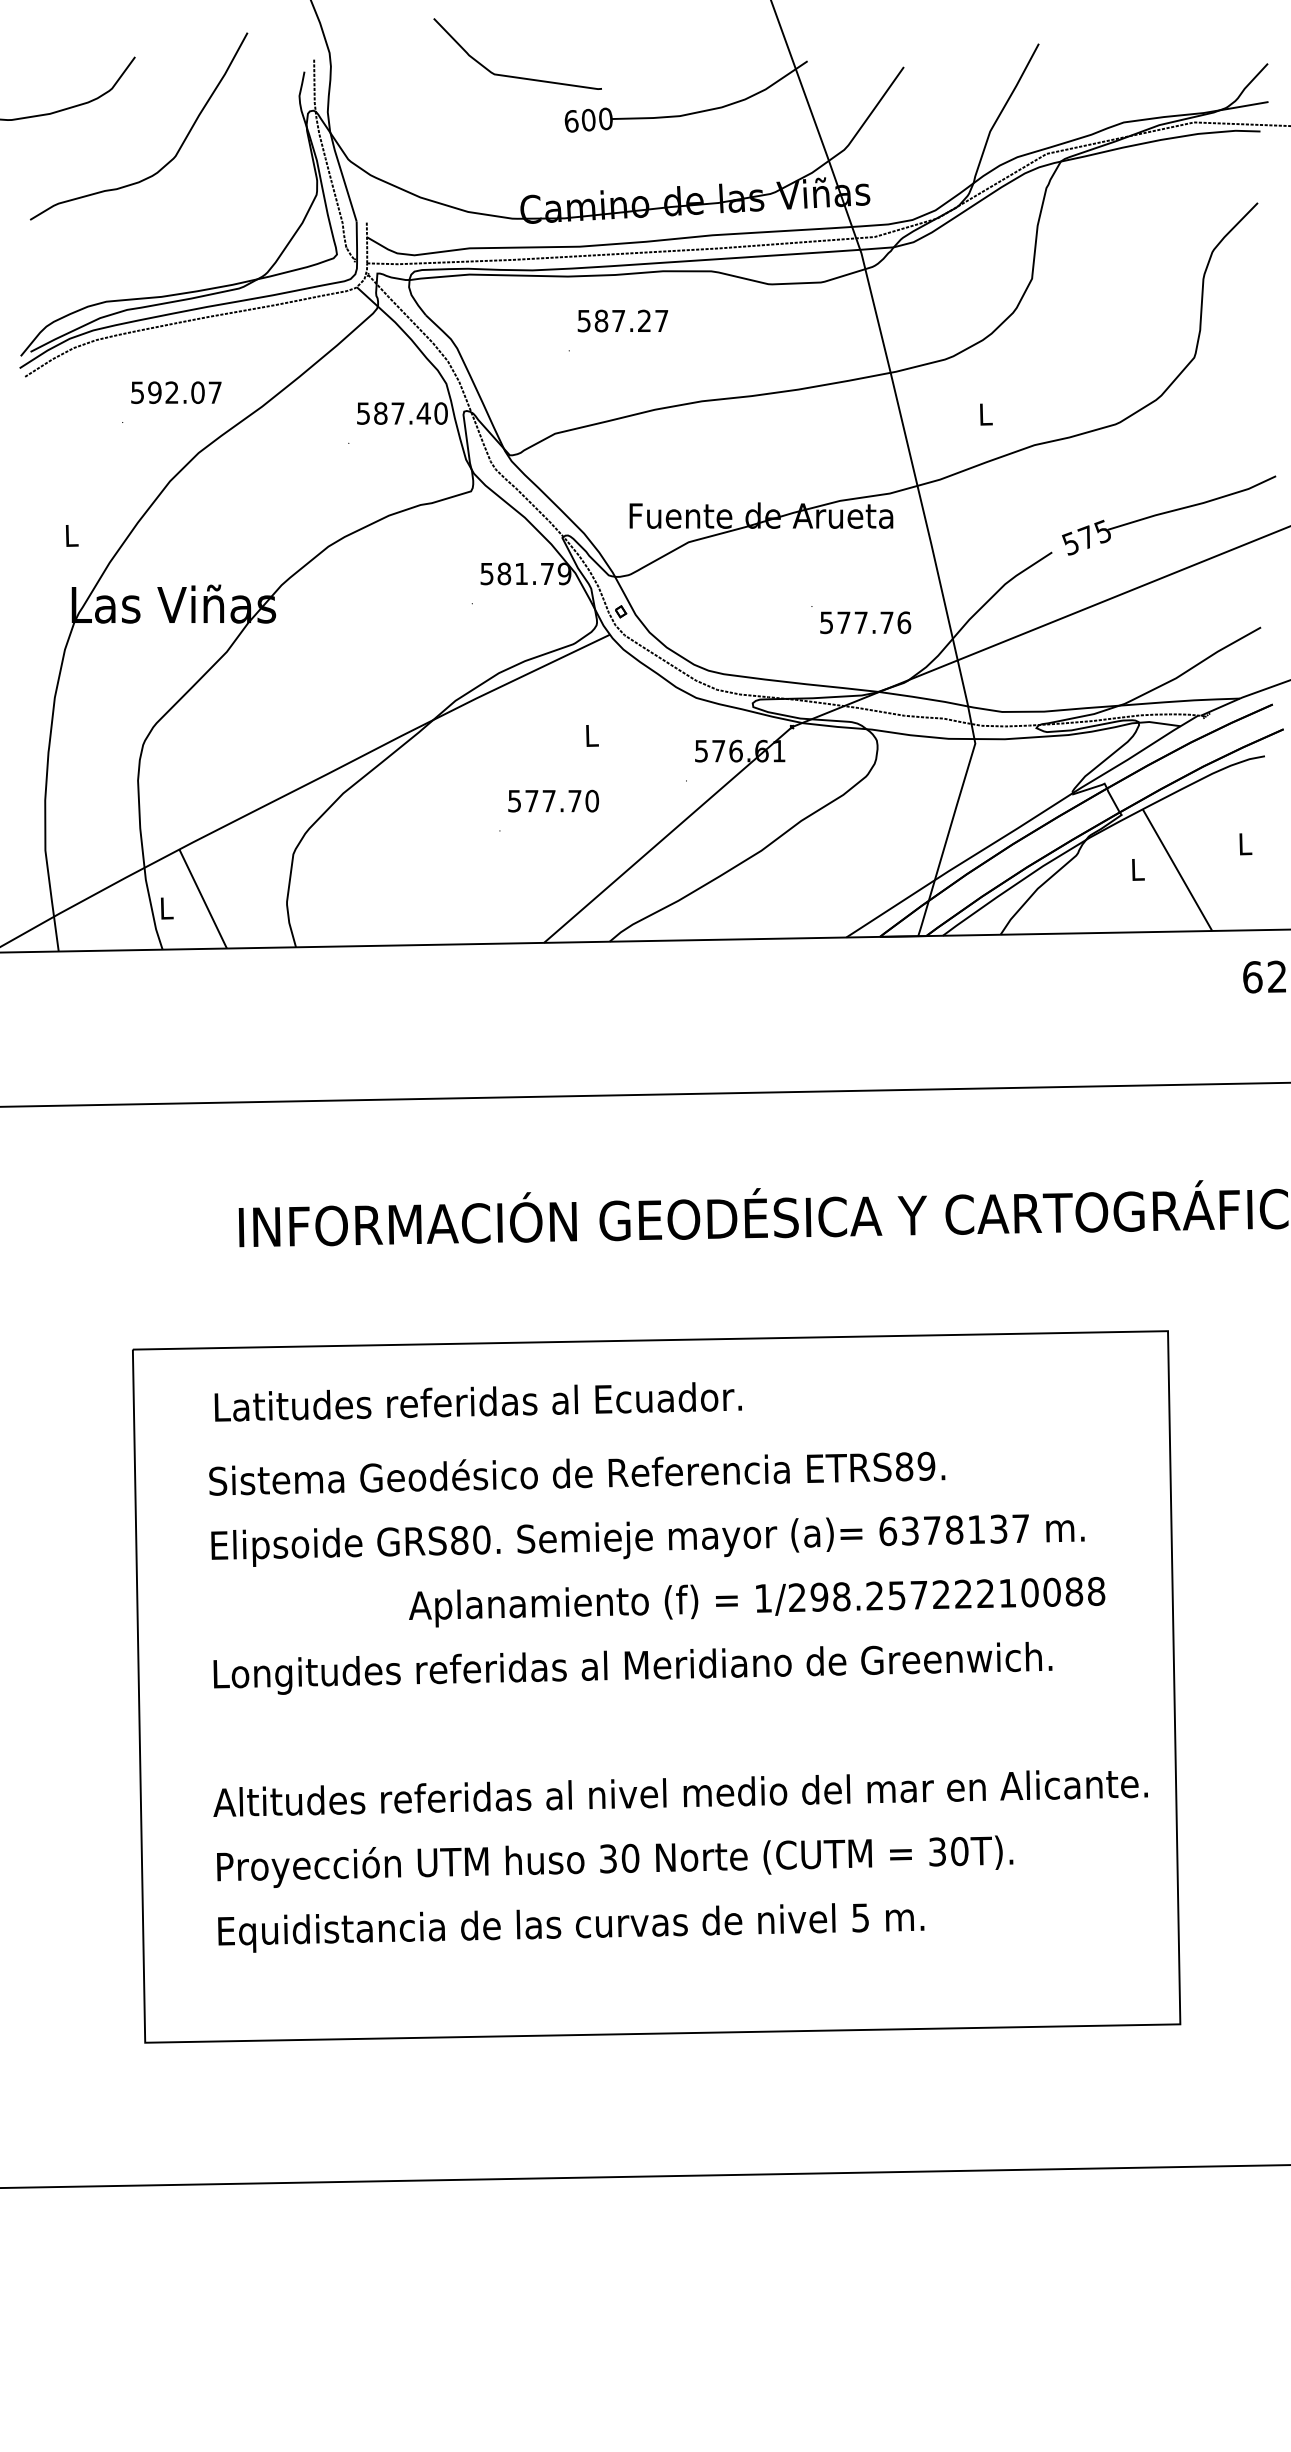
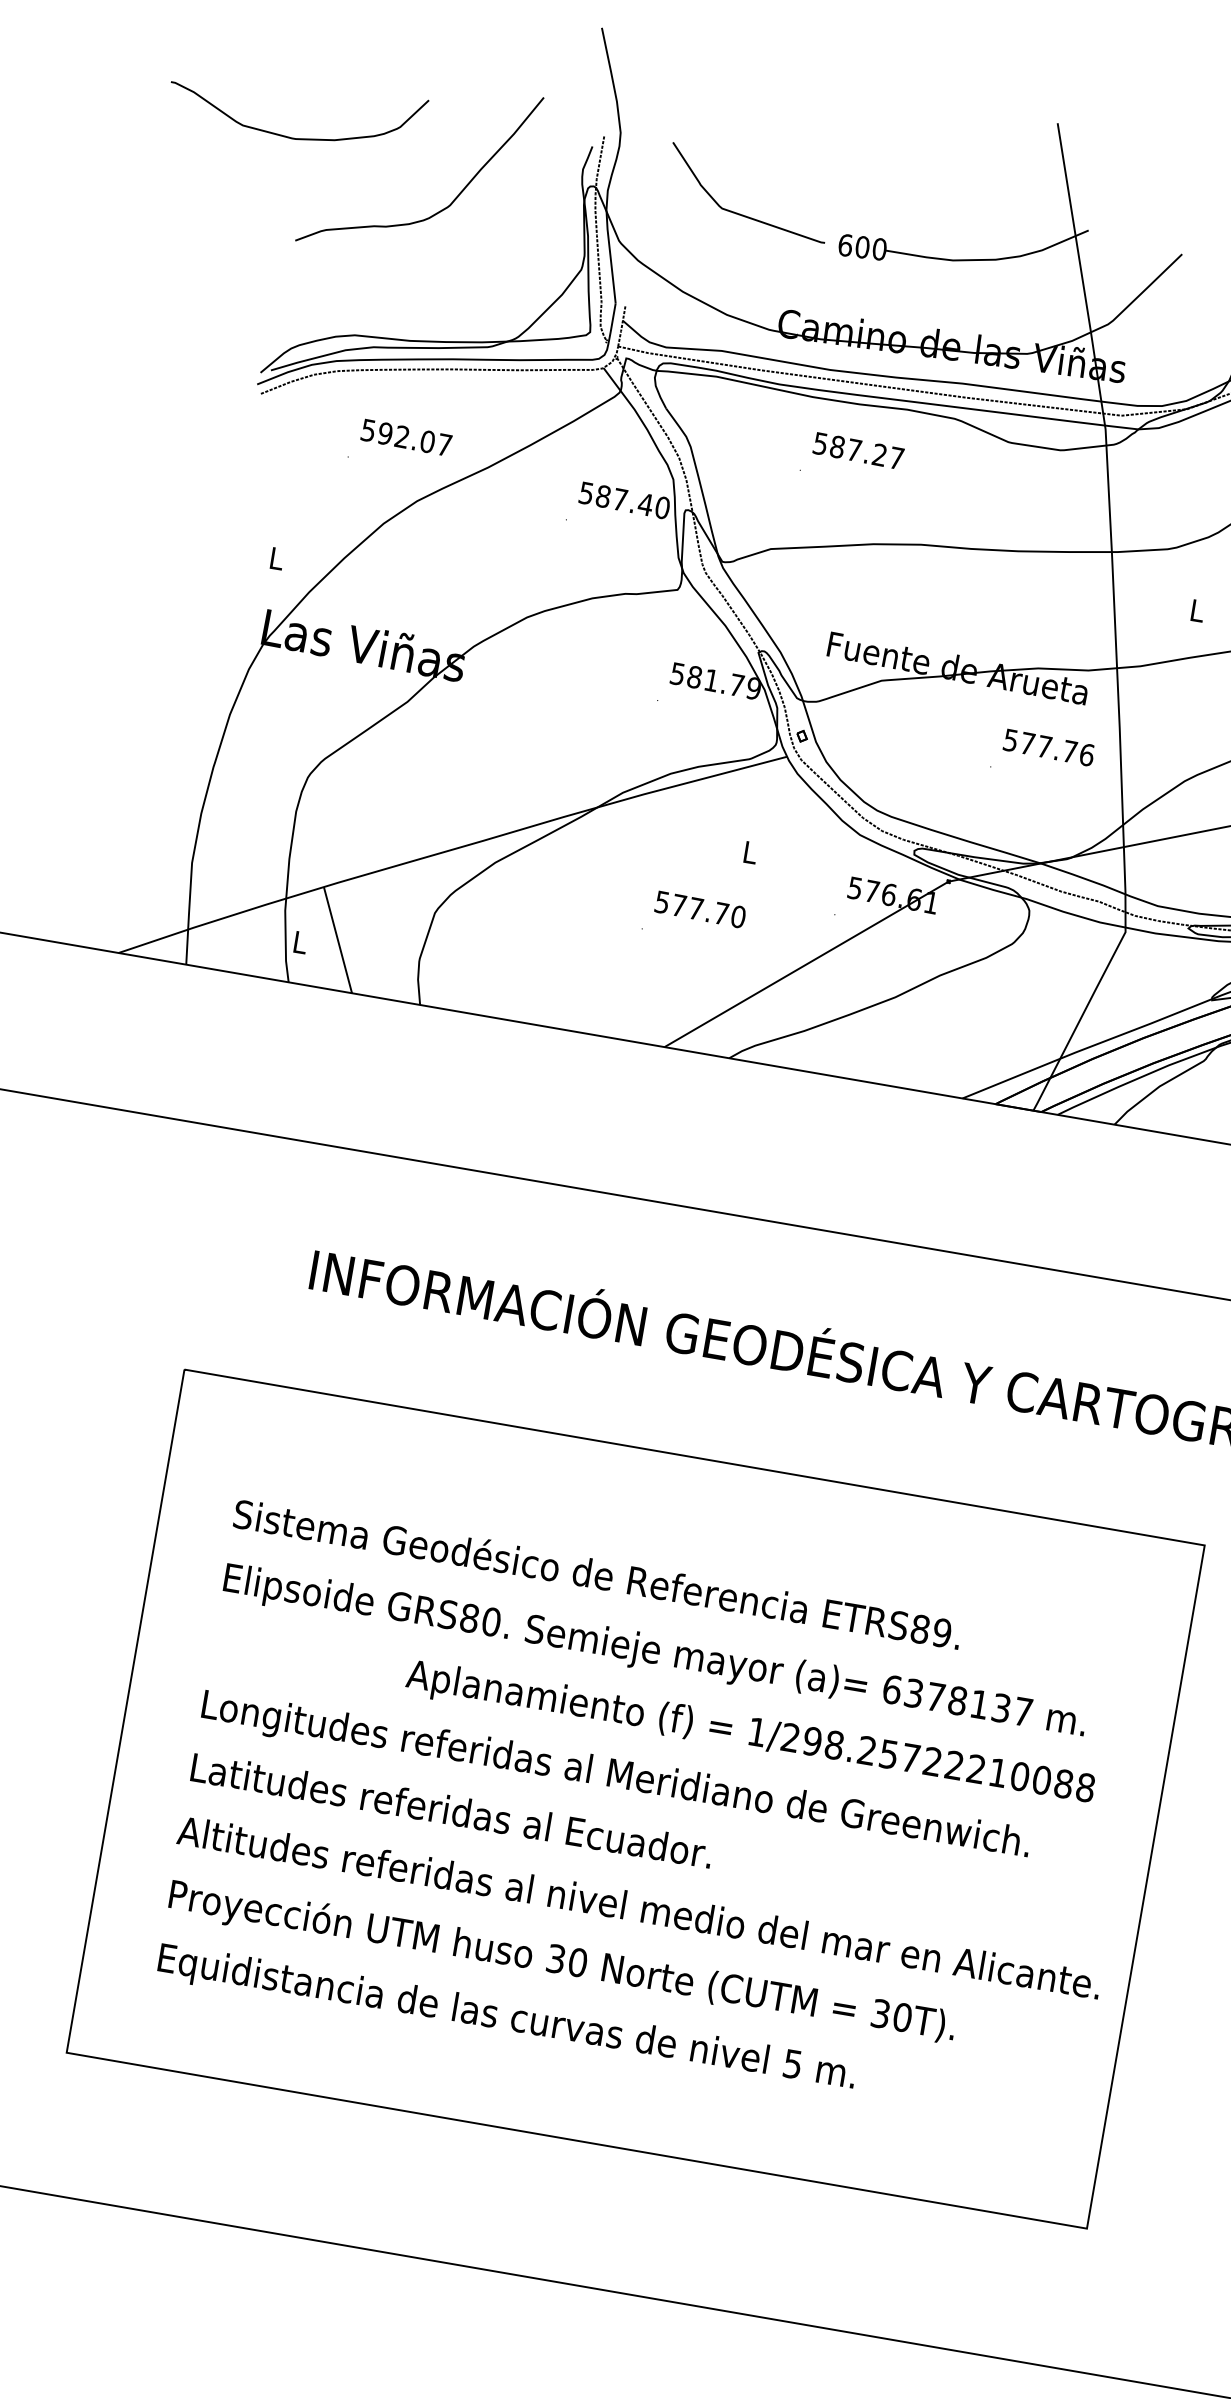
curve: (511, 75) -> (738, 212), moved
text: (865, 622) -> (1048, 747), moved
text: (477, 1401) -> (451, 1810), moved

